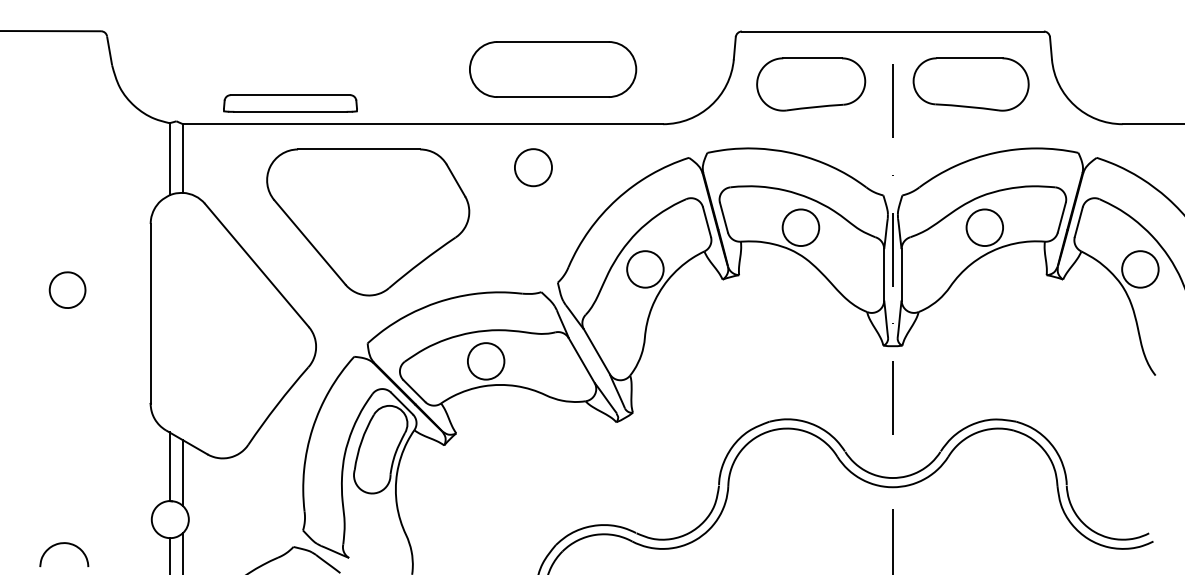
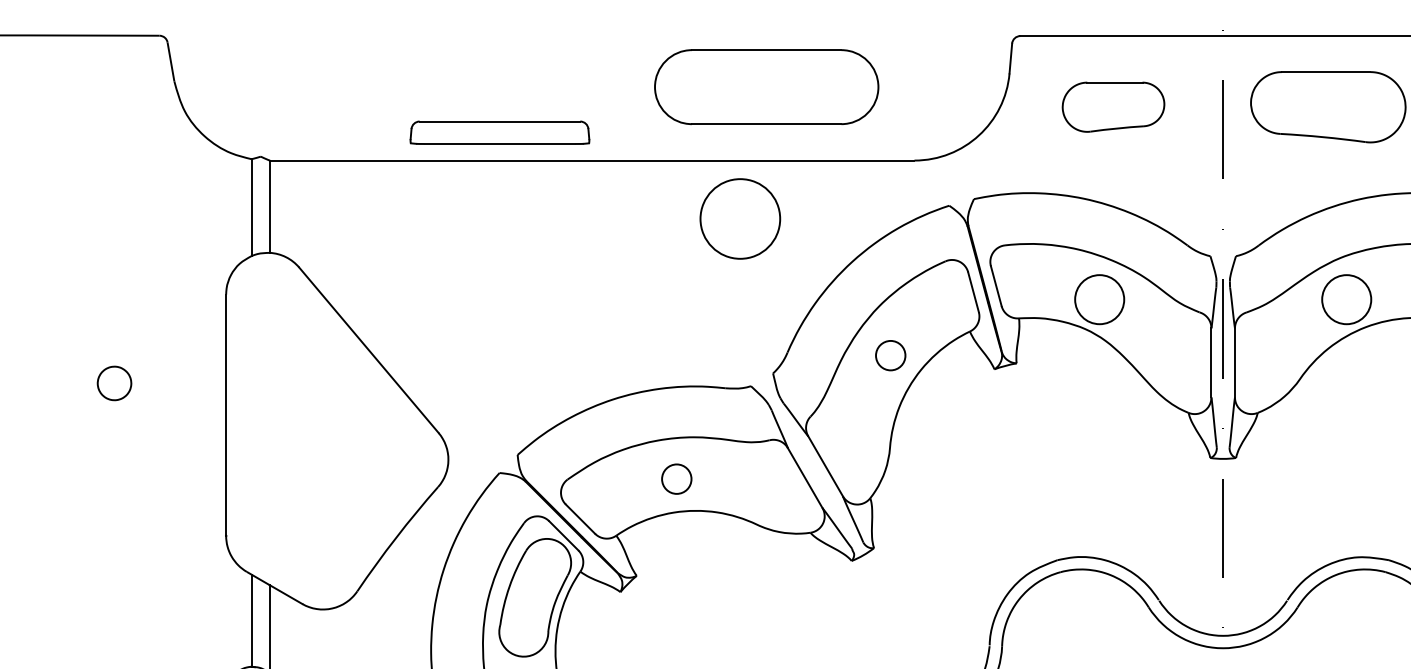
part: (811, 84) -> (1113, 107), size x0.7
part: (290, 103) -> (499, 132), moved
circle: (532, 167) -> (739, 218), size x1.6
part: (368, 222) -> (518, 292), removed
circle: (645, 269) -> (890, 355), size x0.6
part: (67, 289) -> (114, 382), size x0.7
circle: (485, 361) -> (675, 479), size x0.6

